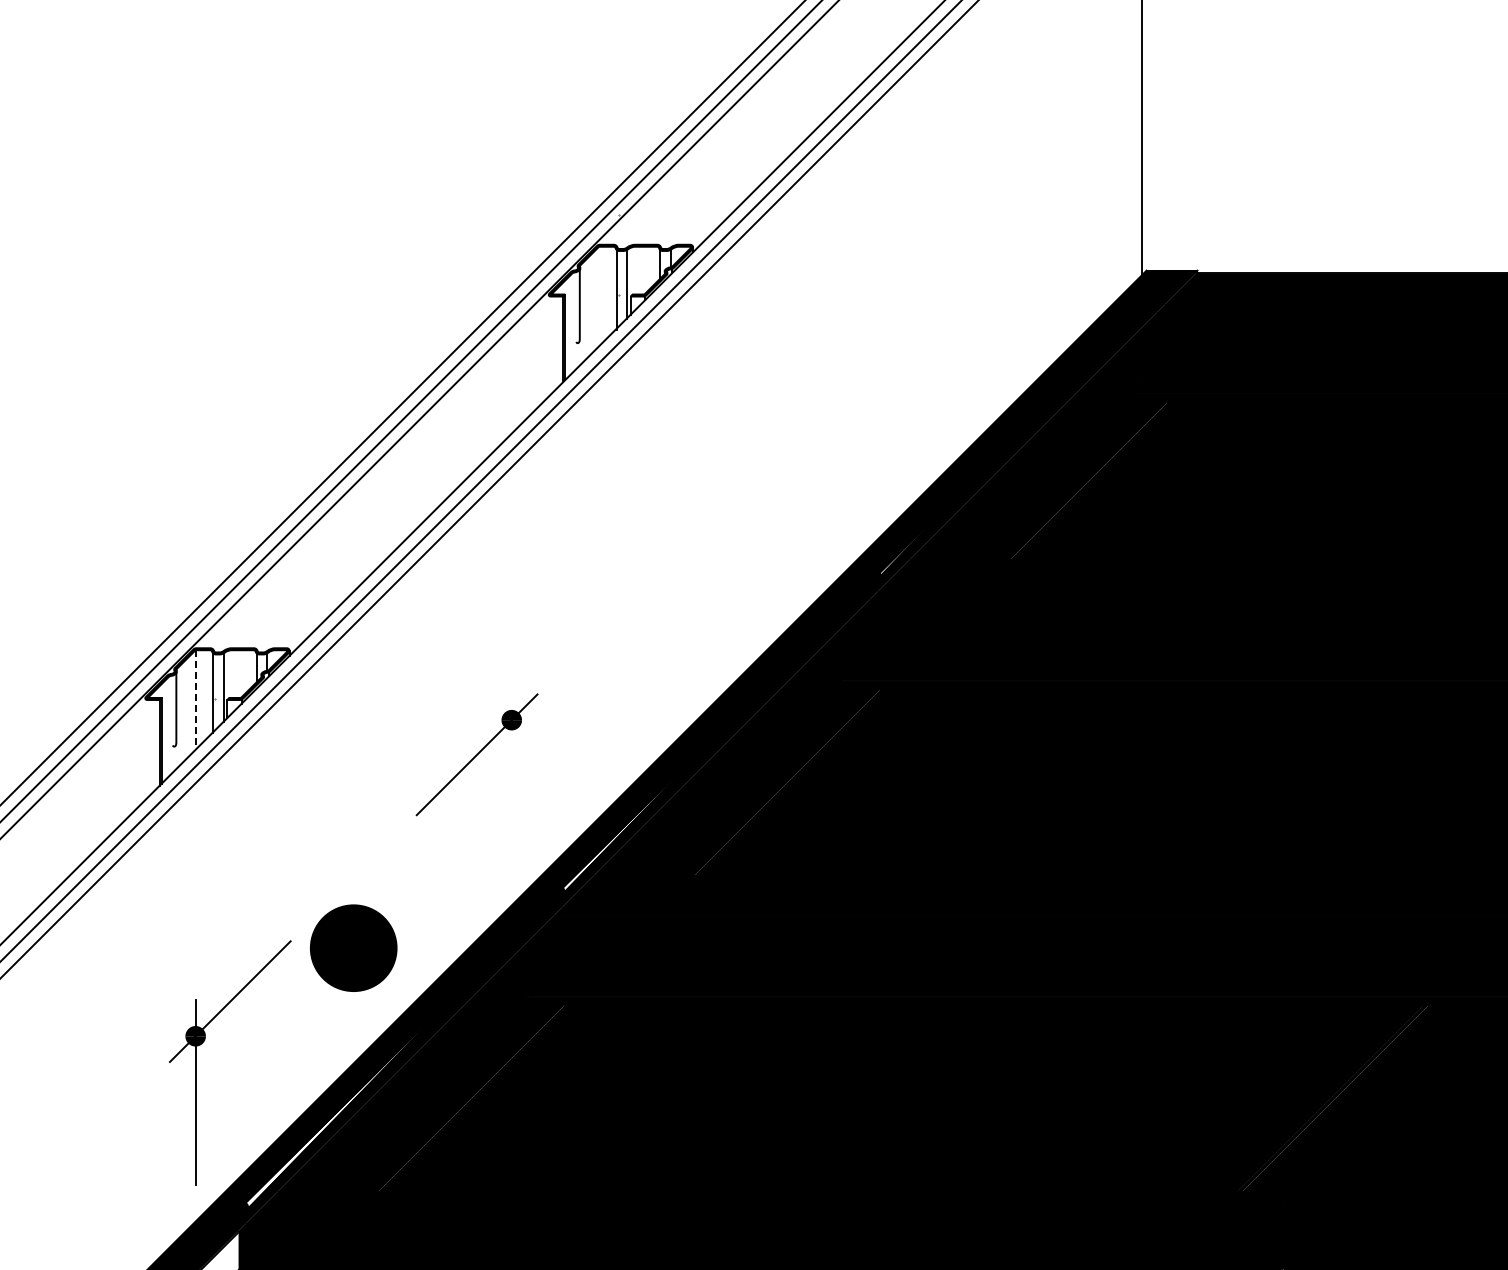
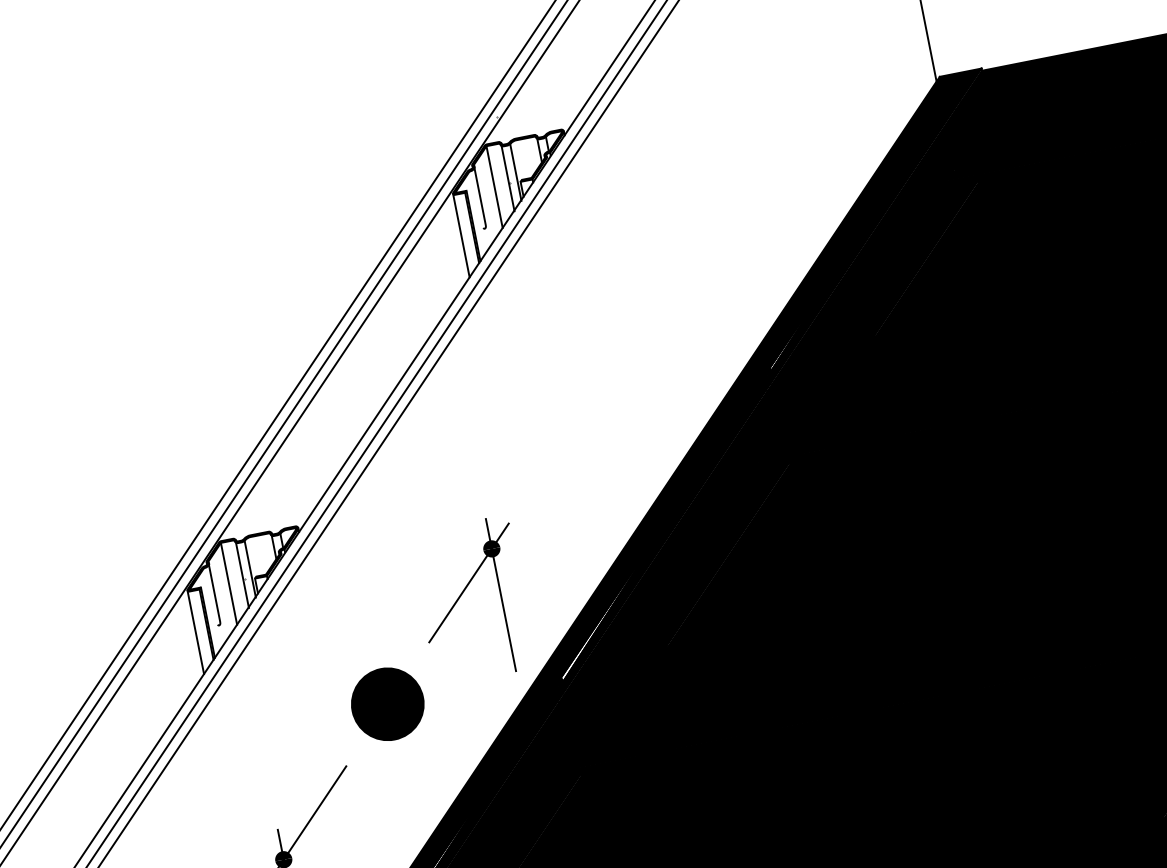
line: (598, 296) -> (494, 187), added
line: (548, 345) -> (461, 235), added
line: (195, 700) -> (229, 584), dashed -> solid
line: (145, 749) -> (195, 632), added
line: (511, 776) -> (500, 595), added
part: (353, 947) -> (387, 703), moved

